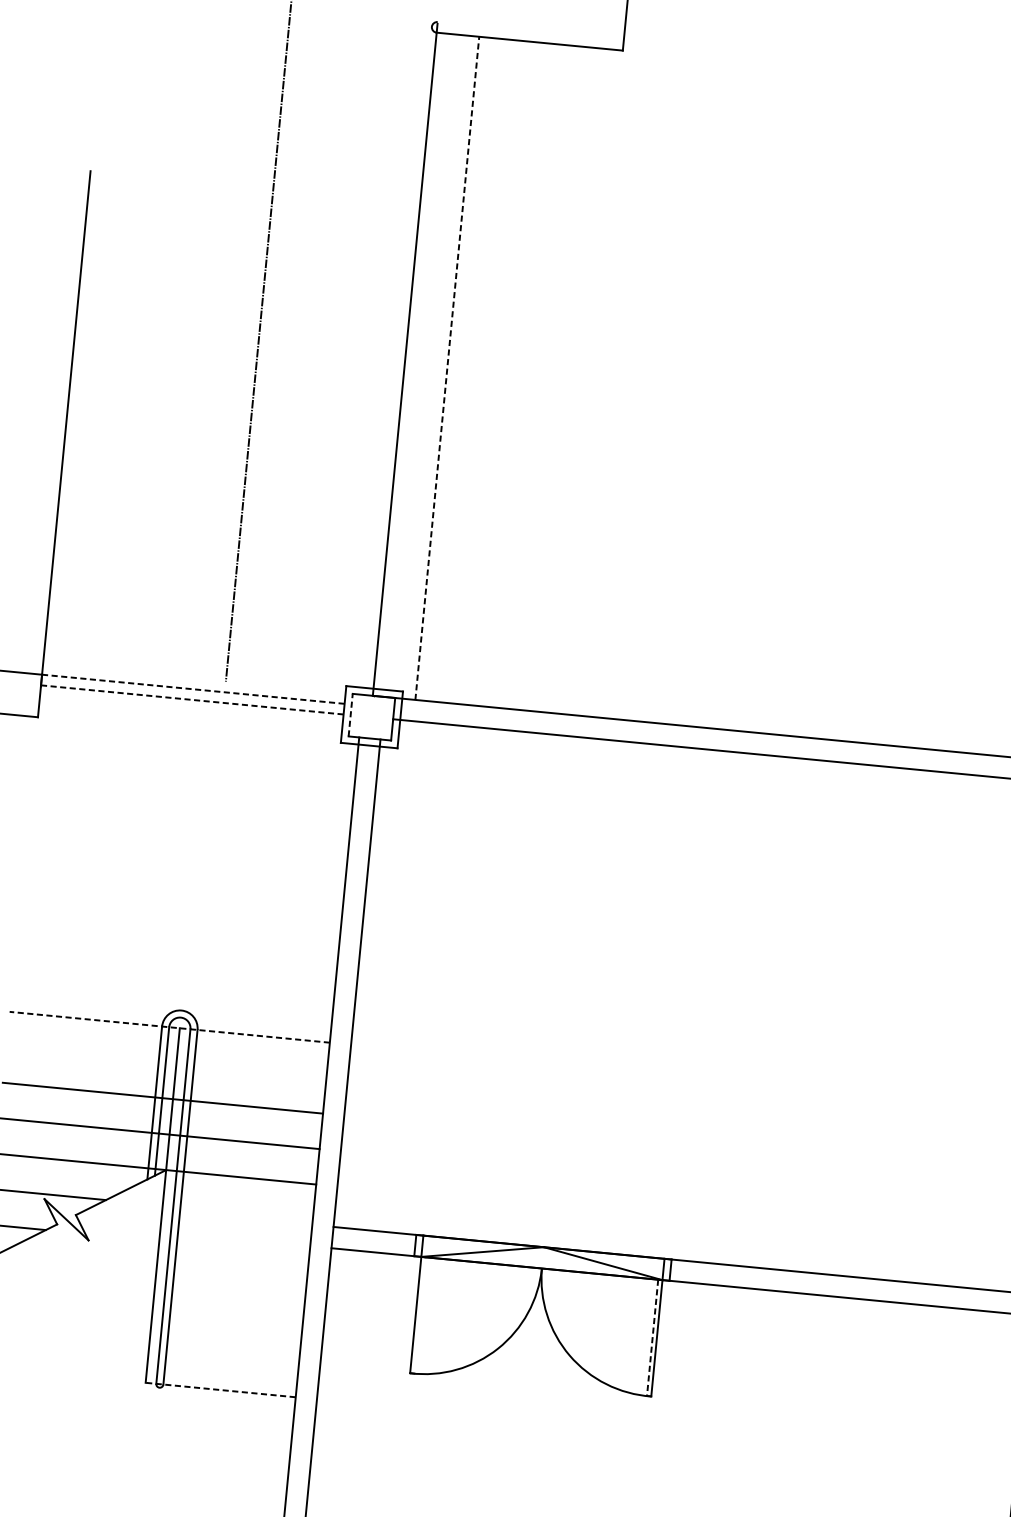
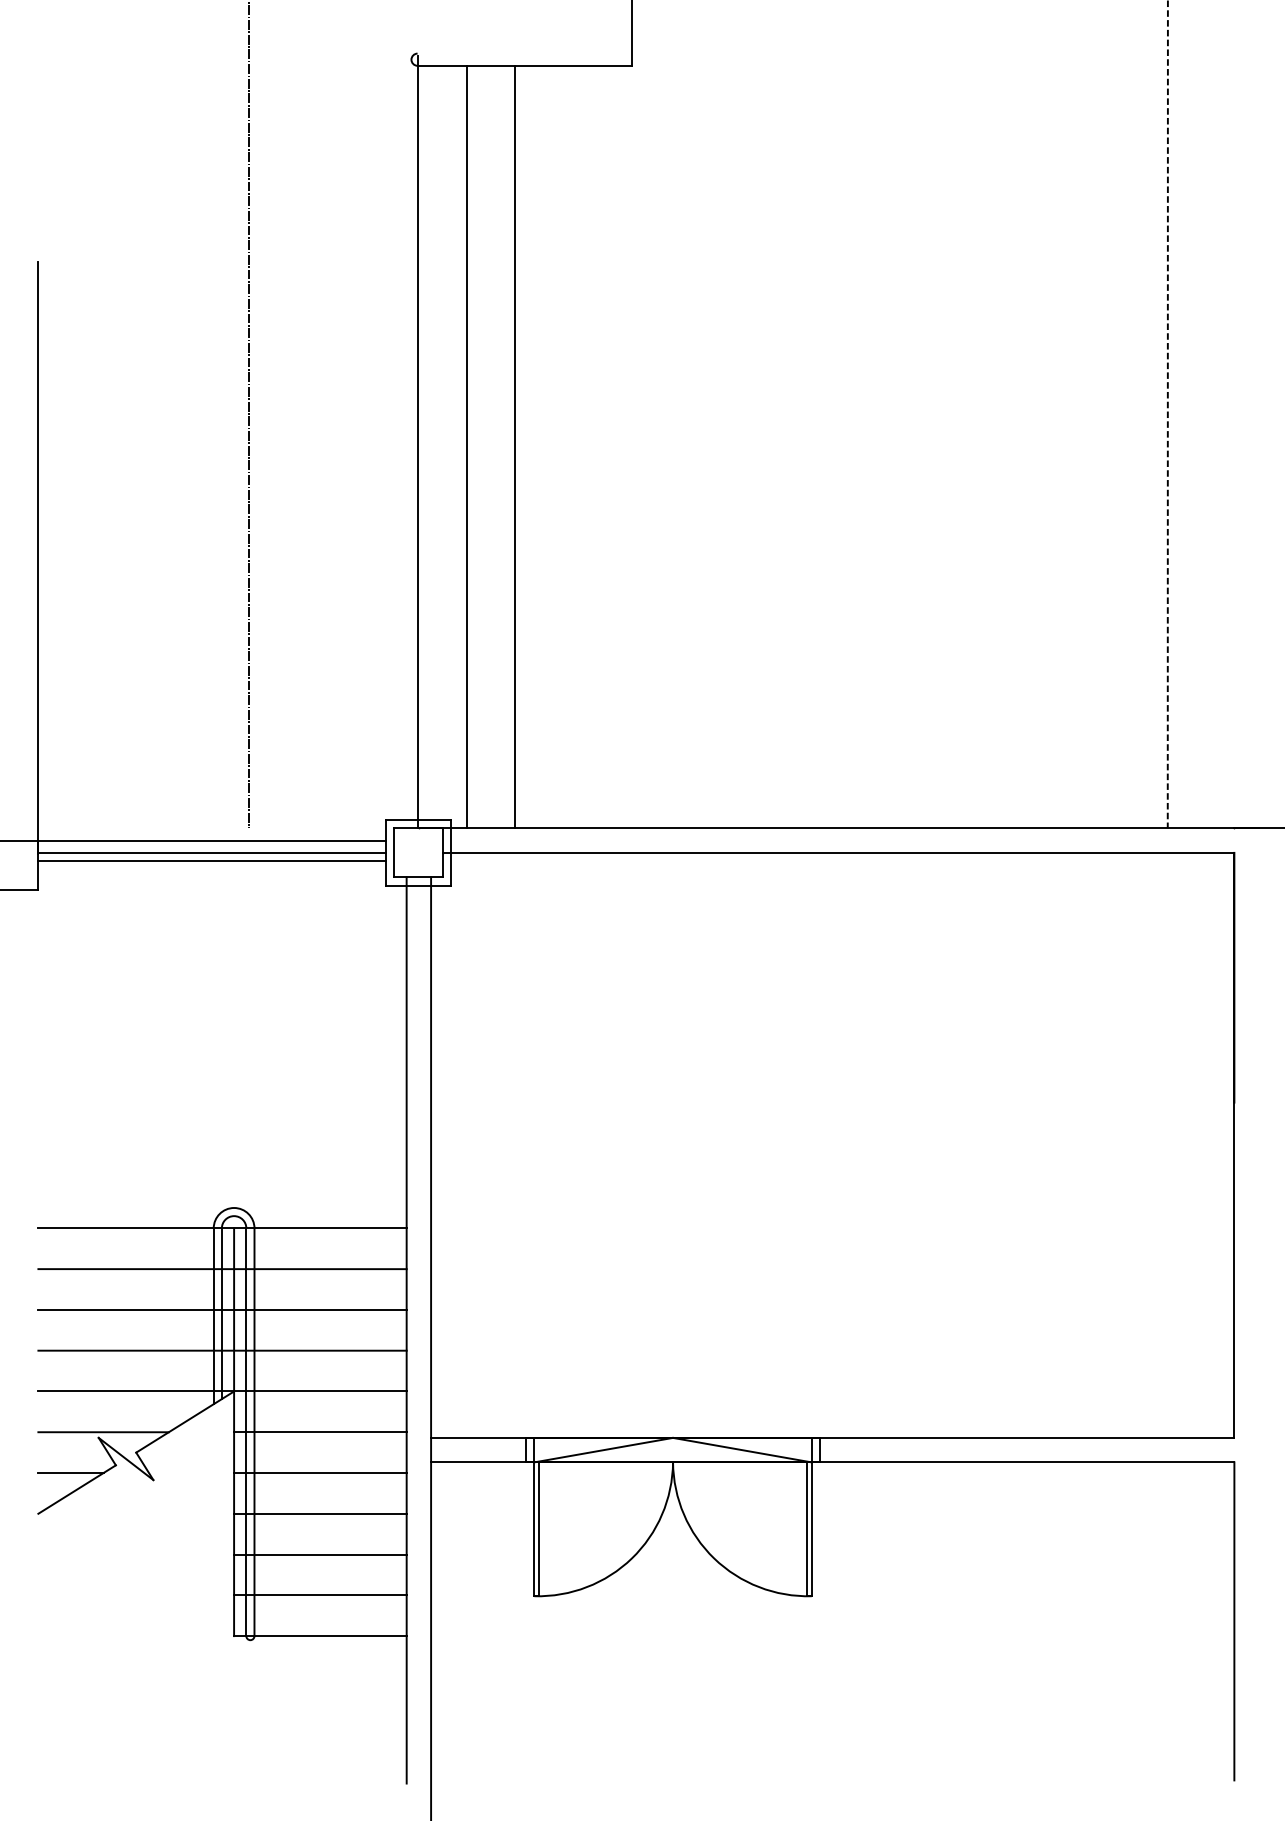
line: (447, 367) -> (466, 446), dashed -> solid
line: (489, 371) -> (515, 446), added
line: (193, 689) -> (212, 840), dashed -> solid
line: (192, 699) -> (212, 852), dashed -> solid
line: (191, 707) -> (212, 861), added
line: (350, 714) -> (394, 852), dashed -> solid
line: (169, 1027) -> (222, 1228), dashed -> solid
line: (166, 1063) -> (222, 1269), added
line: (237, 1213) -> (320, 1432), added
line: (234, 1248) -> (320, 1473), added
line: (231, 1283) -> (320, 1513), added
line: (420, 1315) -> (539, 1529), added
line: (227, 1319) -> (320, 1554), added
line: (652, 1338) -> (806, 1529), dashed -> solid
line: (224, 1354) -> (320, 1595), added
line: (219, 1390) -> (319, 1636), dashed -> solid

